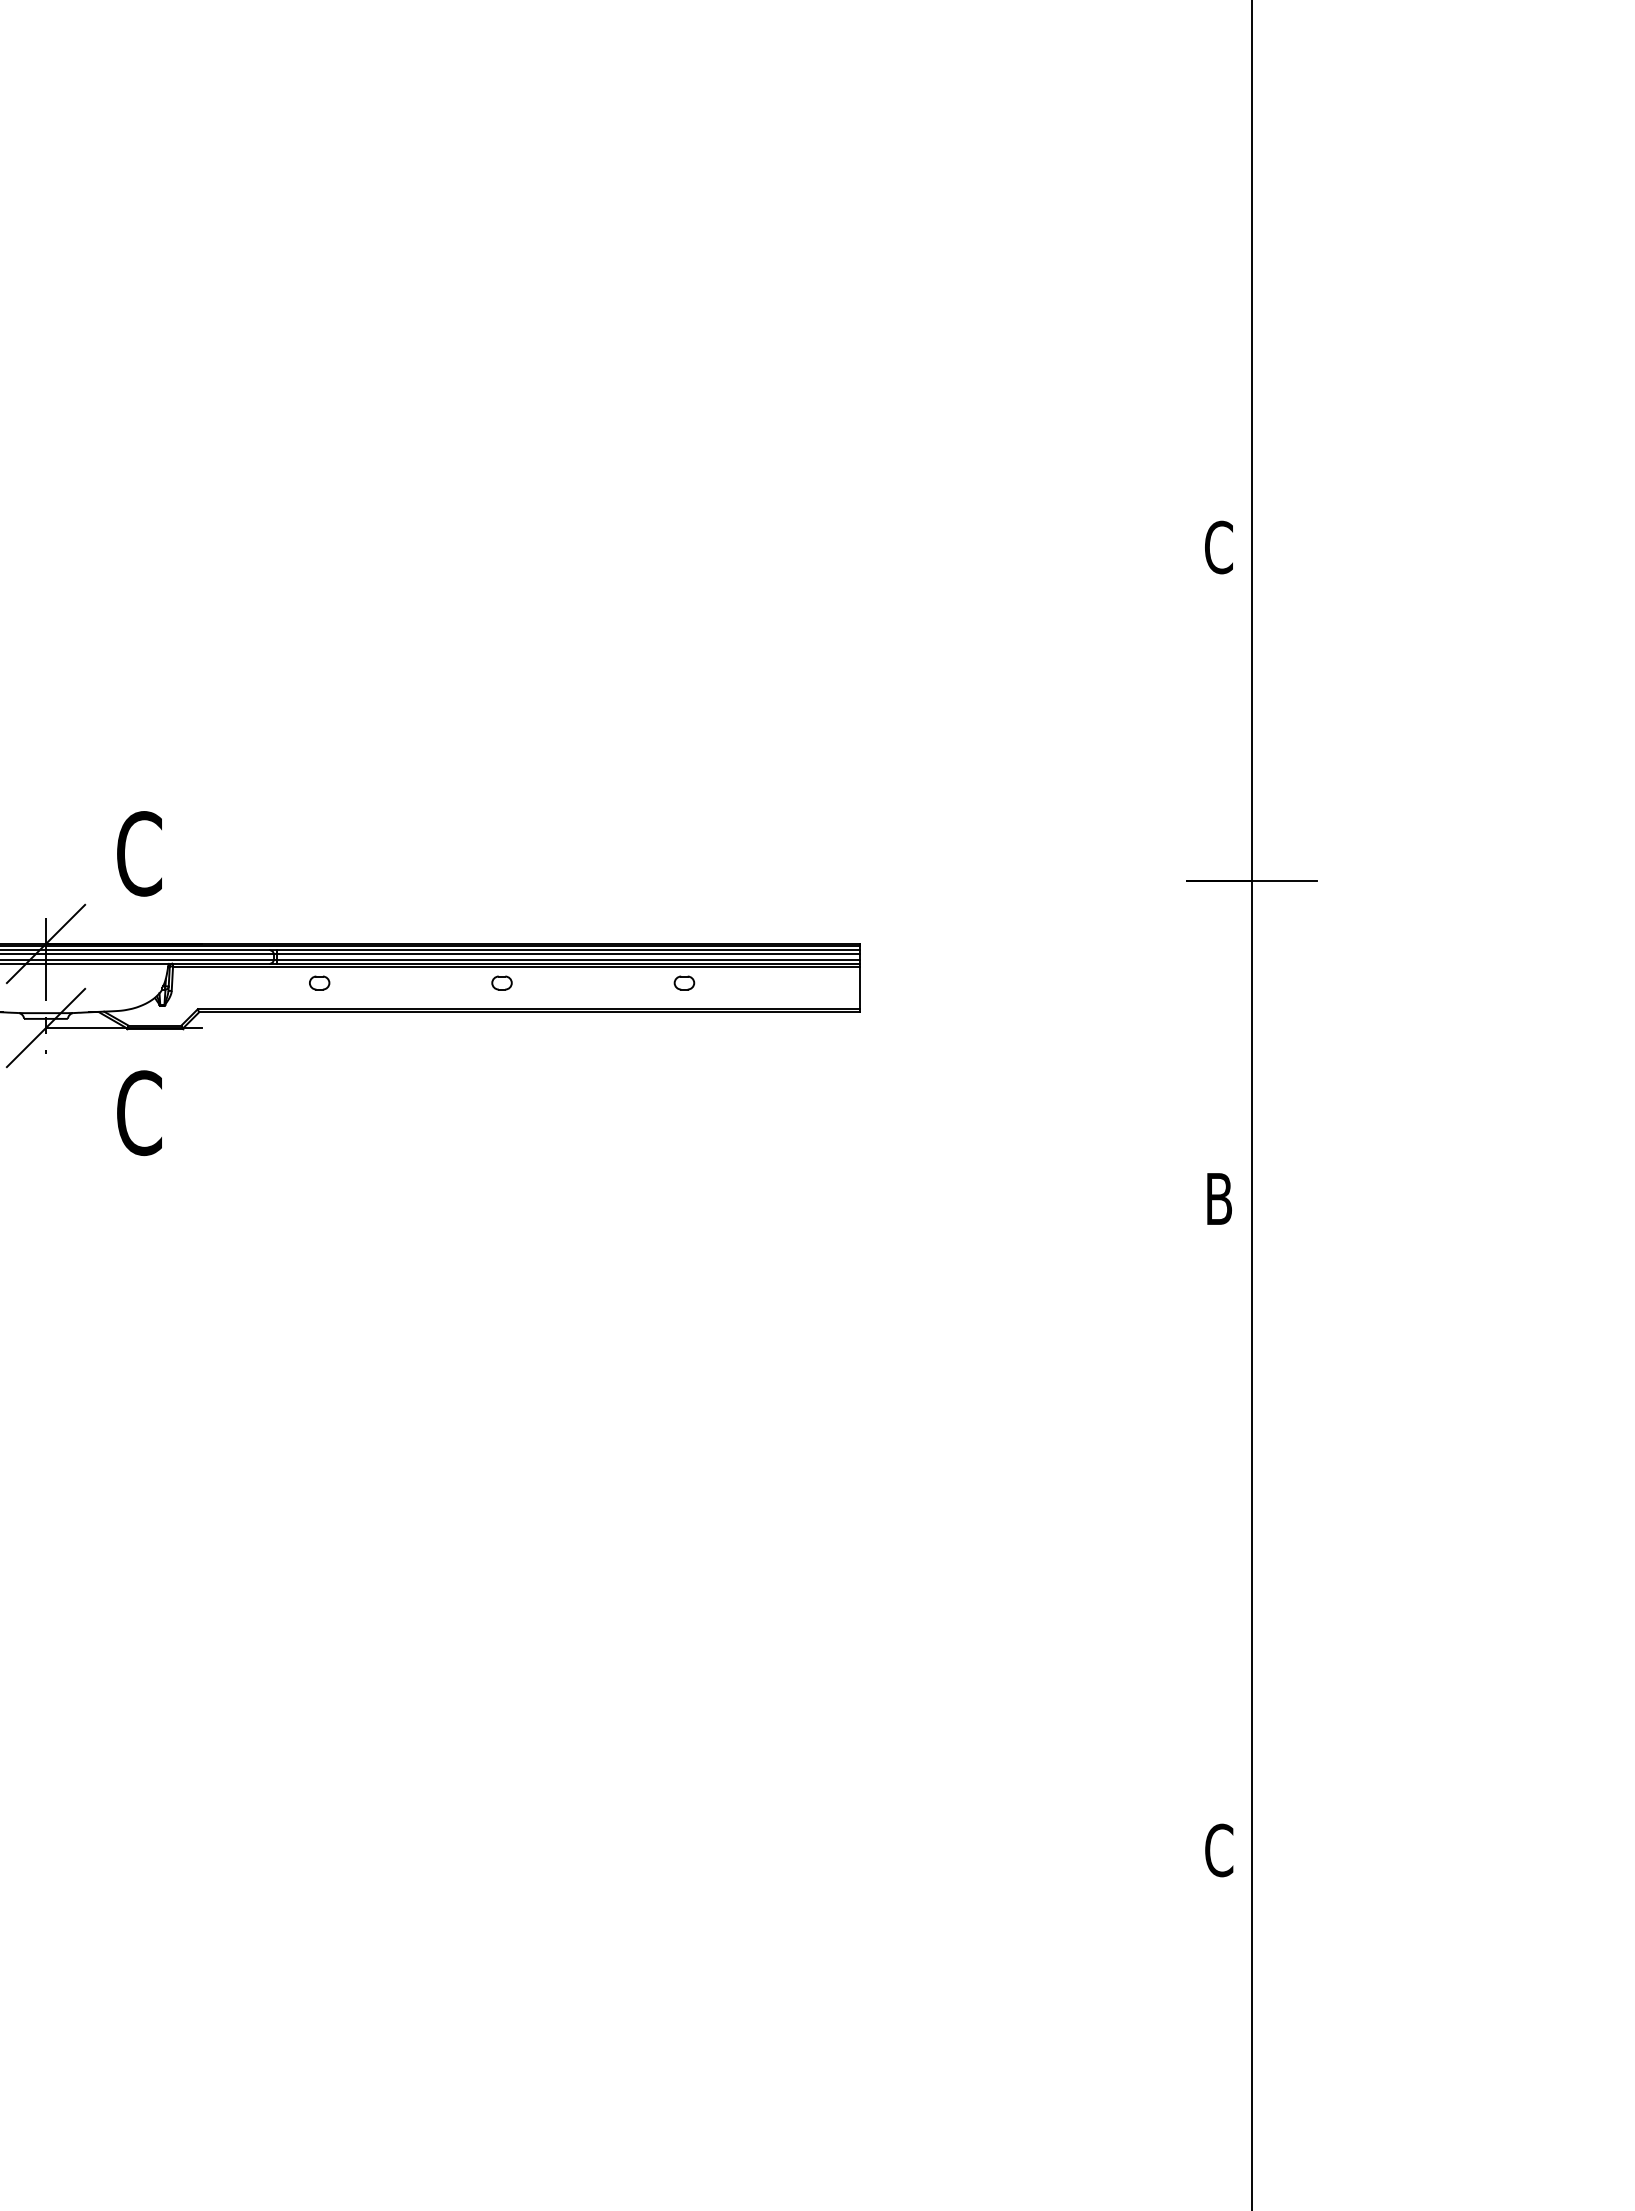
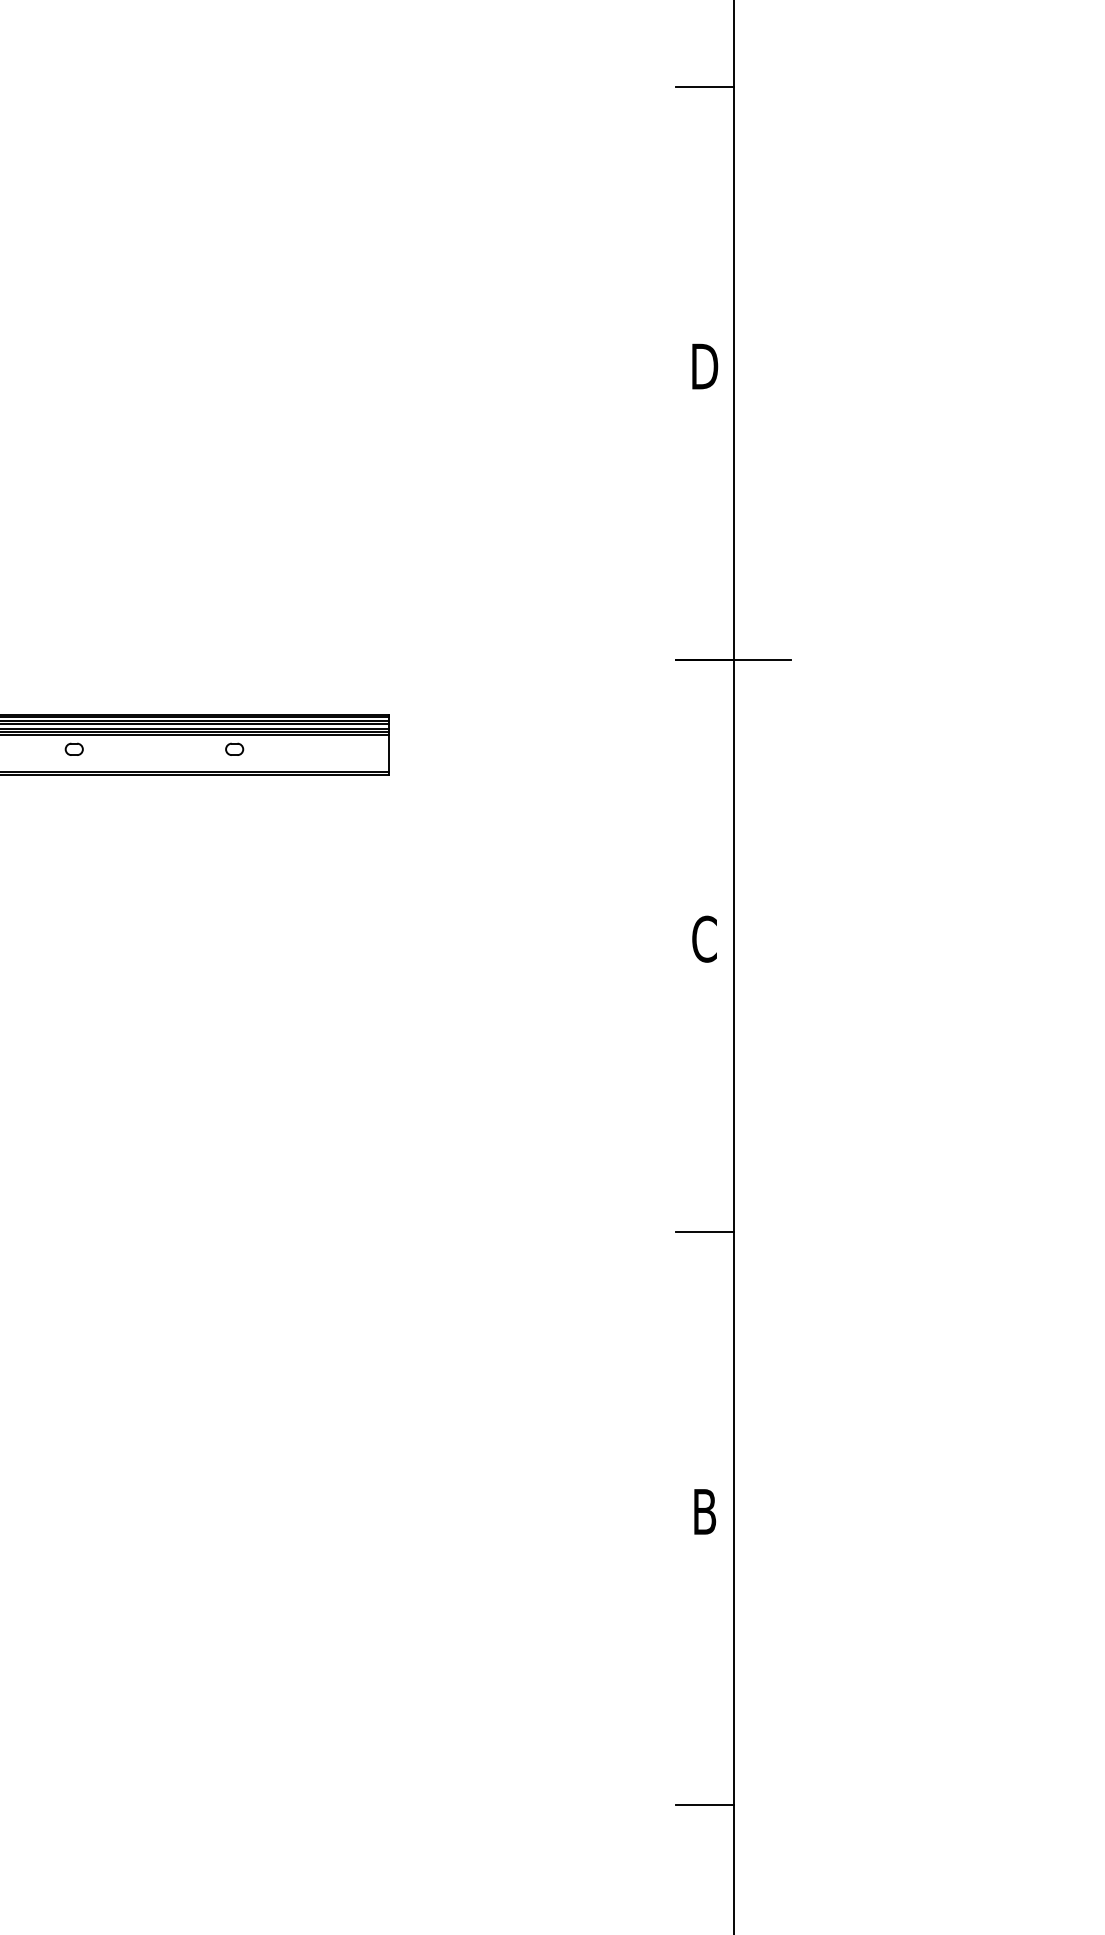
line: (1219, 229) -> (704, 87), added
text: (1219, 547) -> (704, 366), C -> D
text: (1219, 1198) -> (704, 938), B -> C
line: (1219, 1532) -> (704, 1232), added
text: (1219, 1850) -> (704, 1511), C -> B
line: (1219, 2183) -> (704, 1804), added

